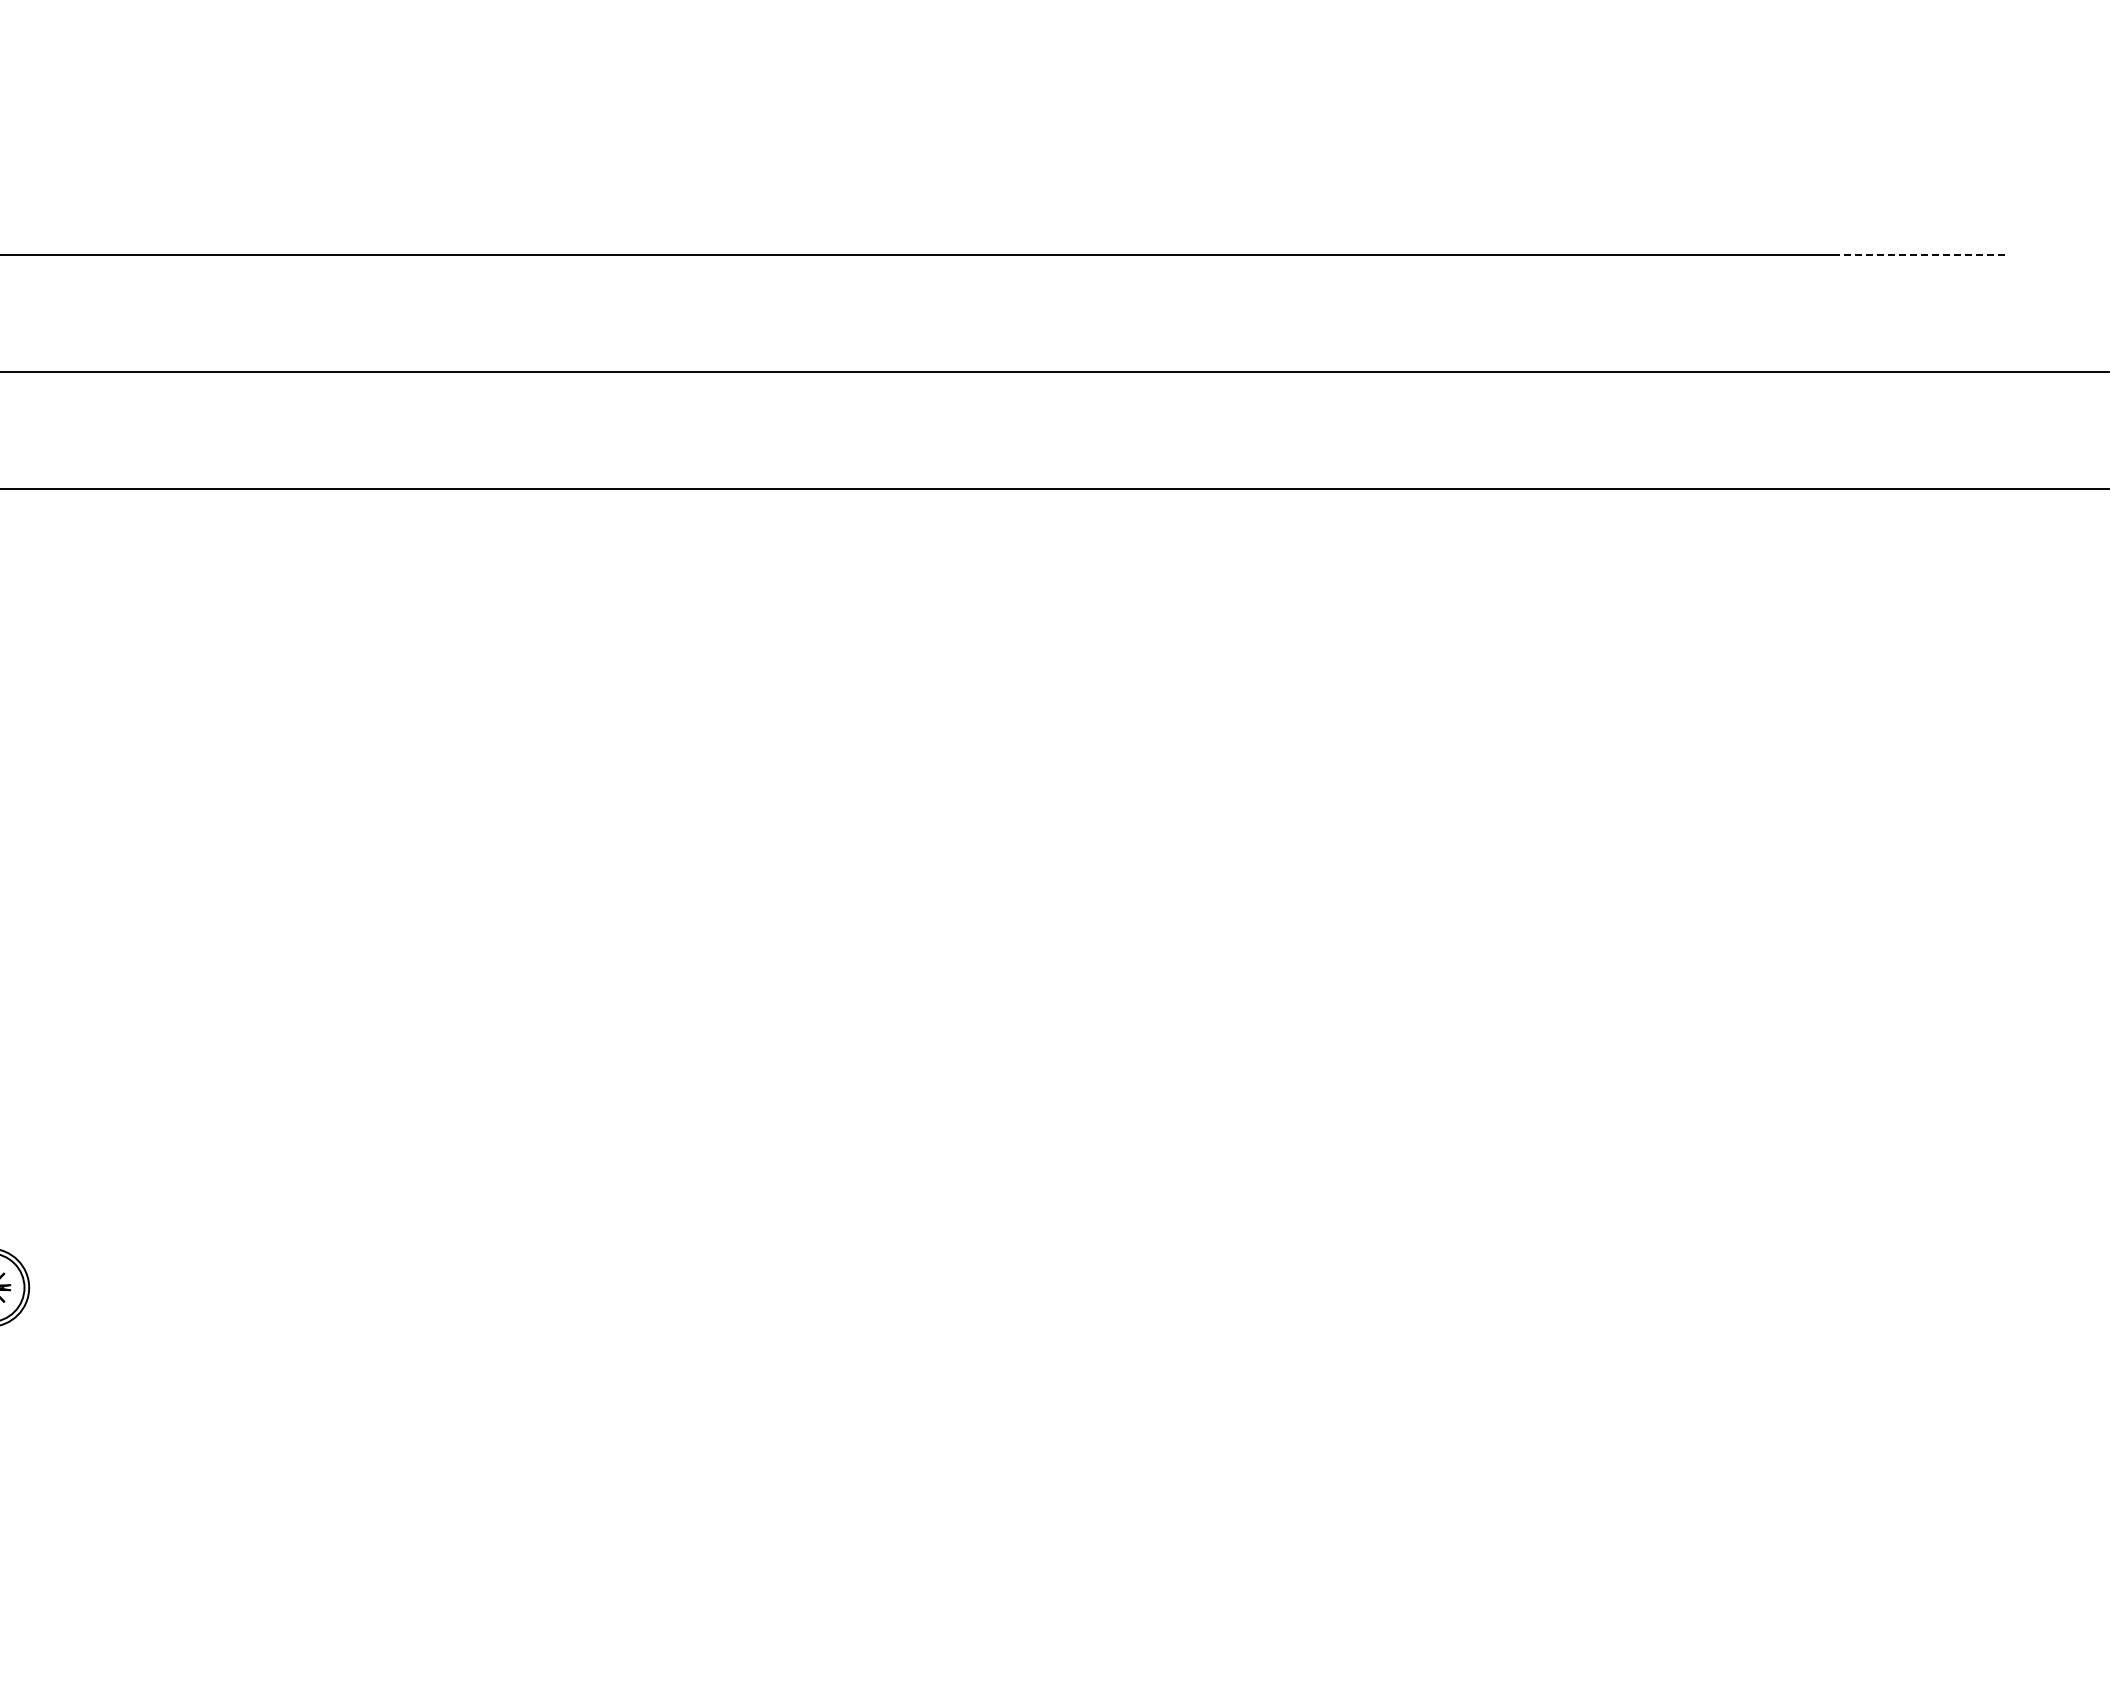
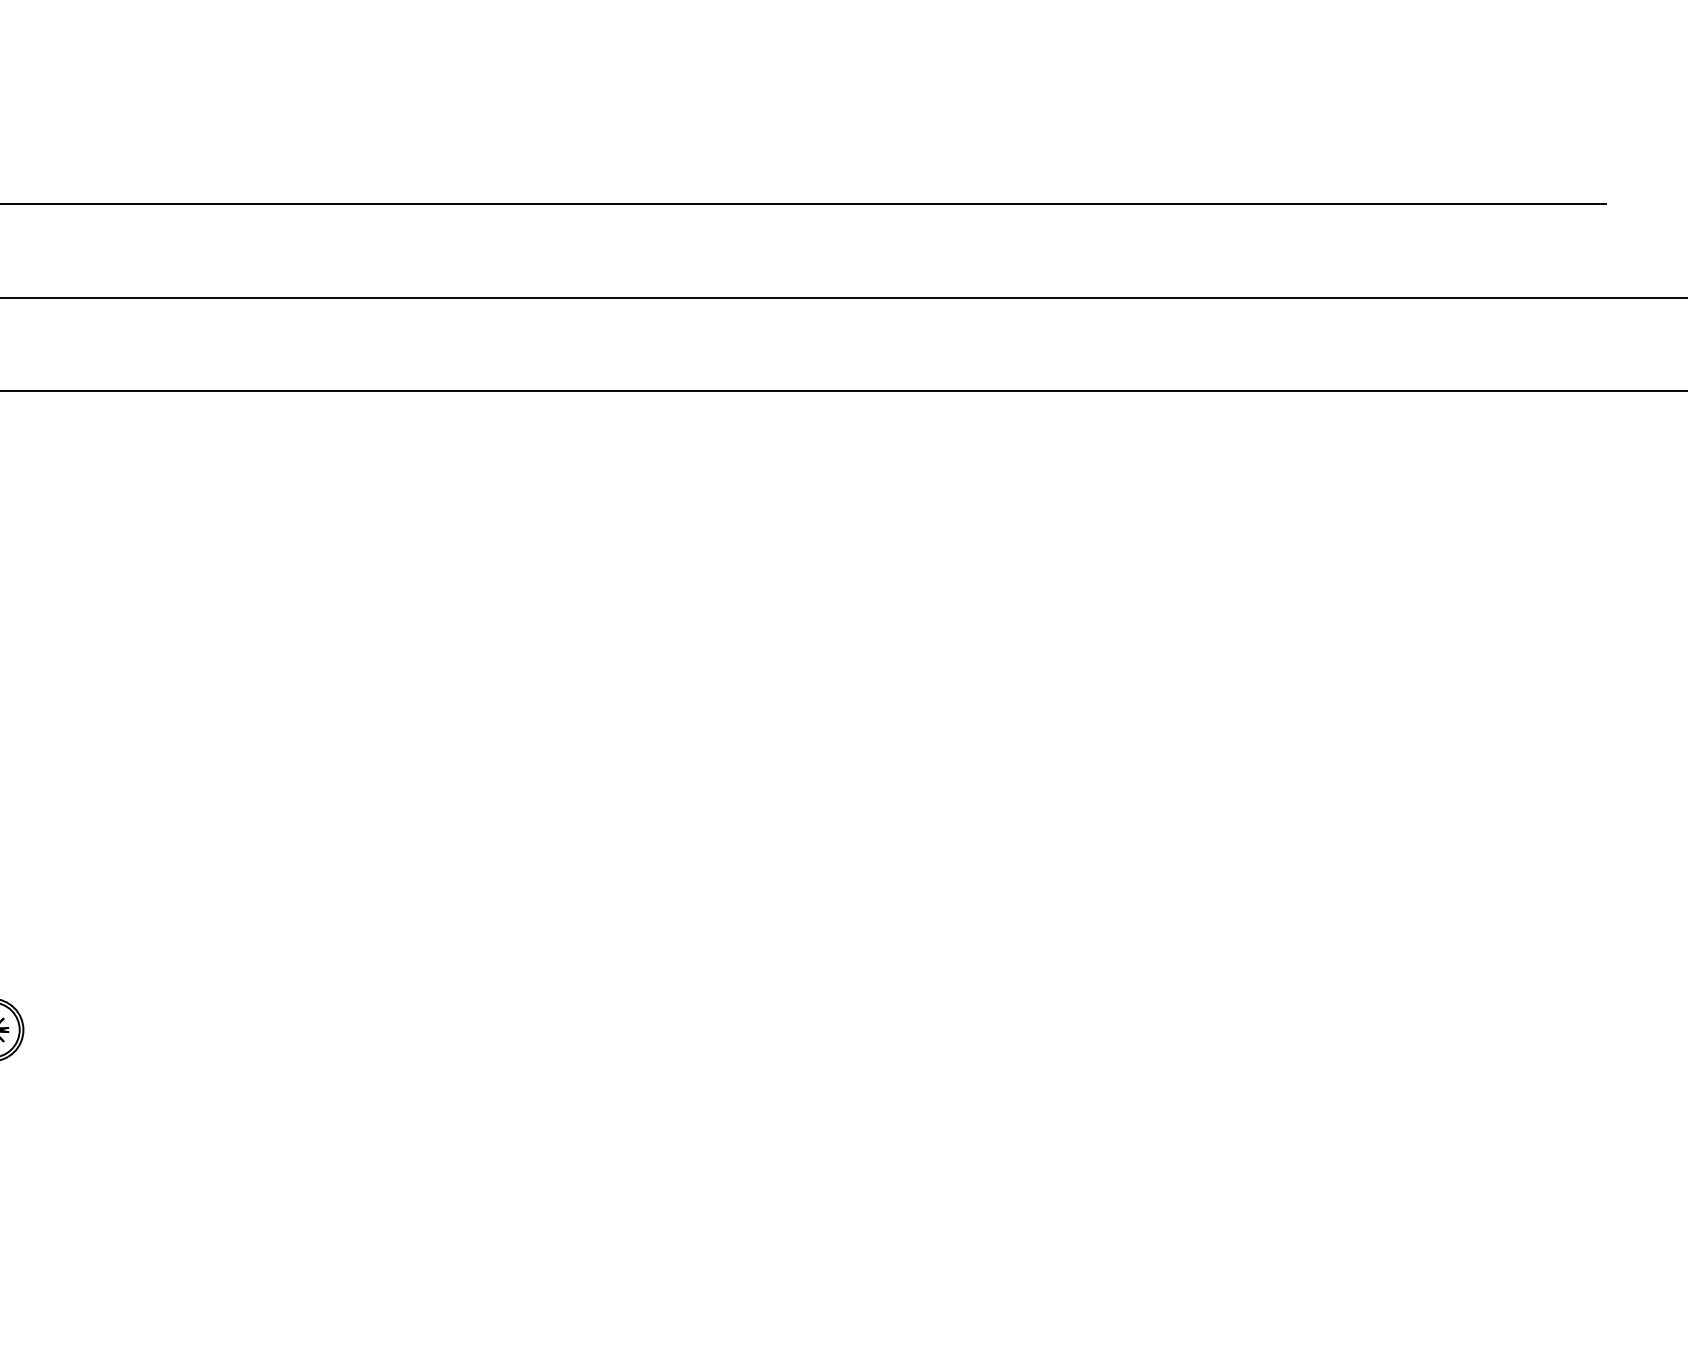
line: (1921, 255) -> (1537, 204), dashed -> solid

